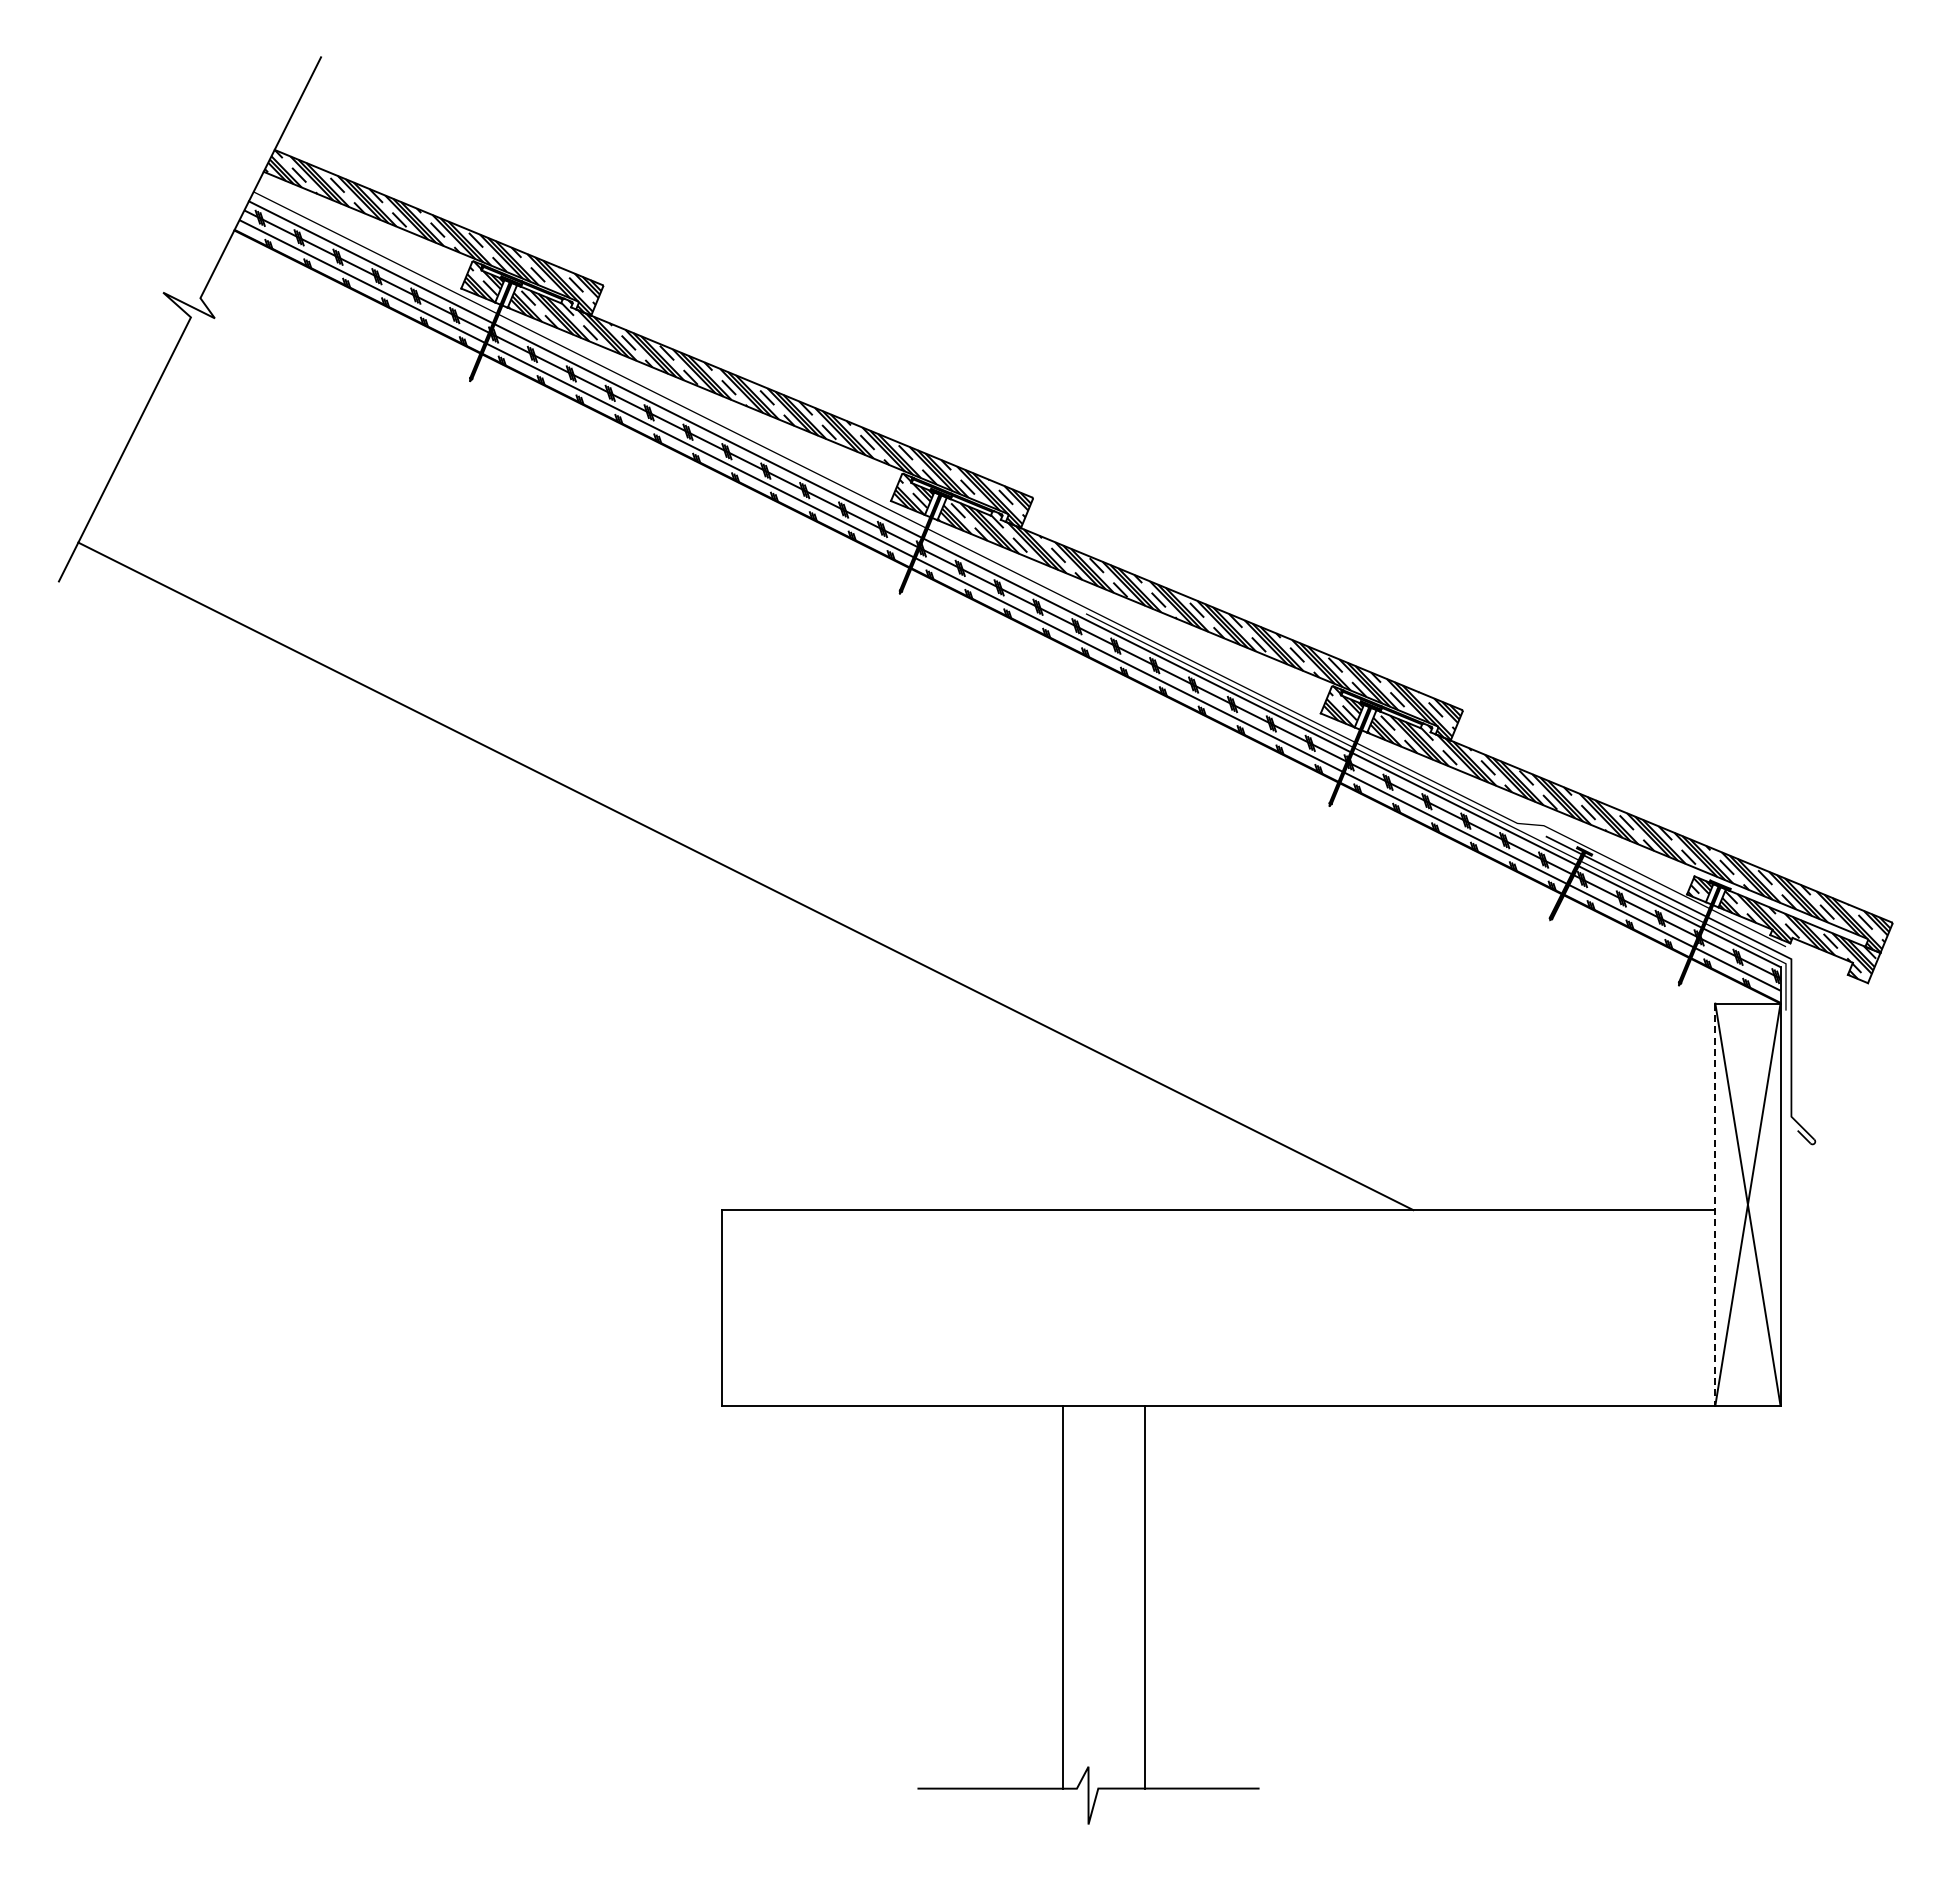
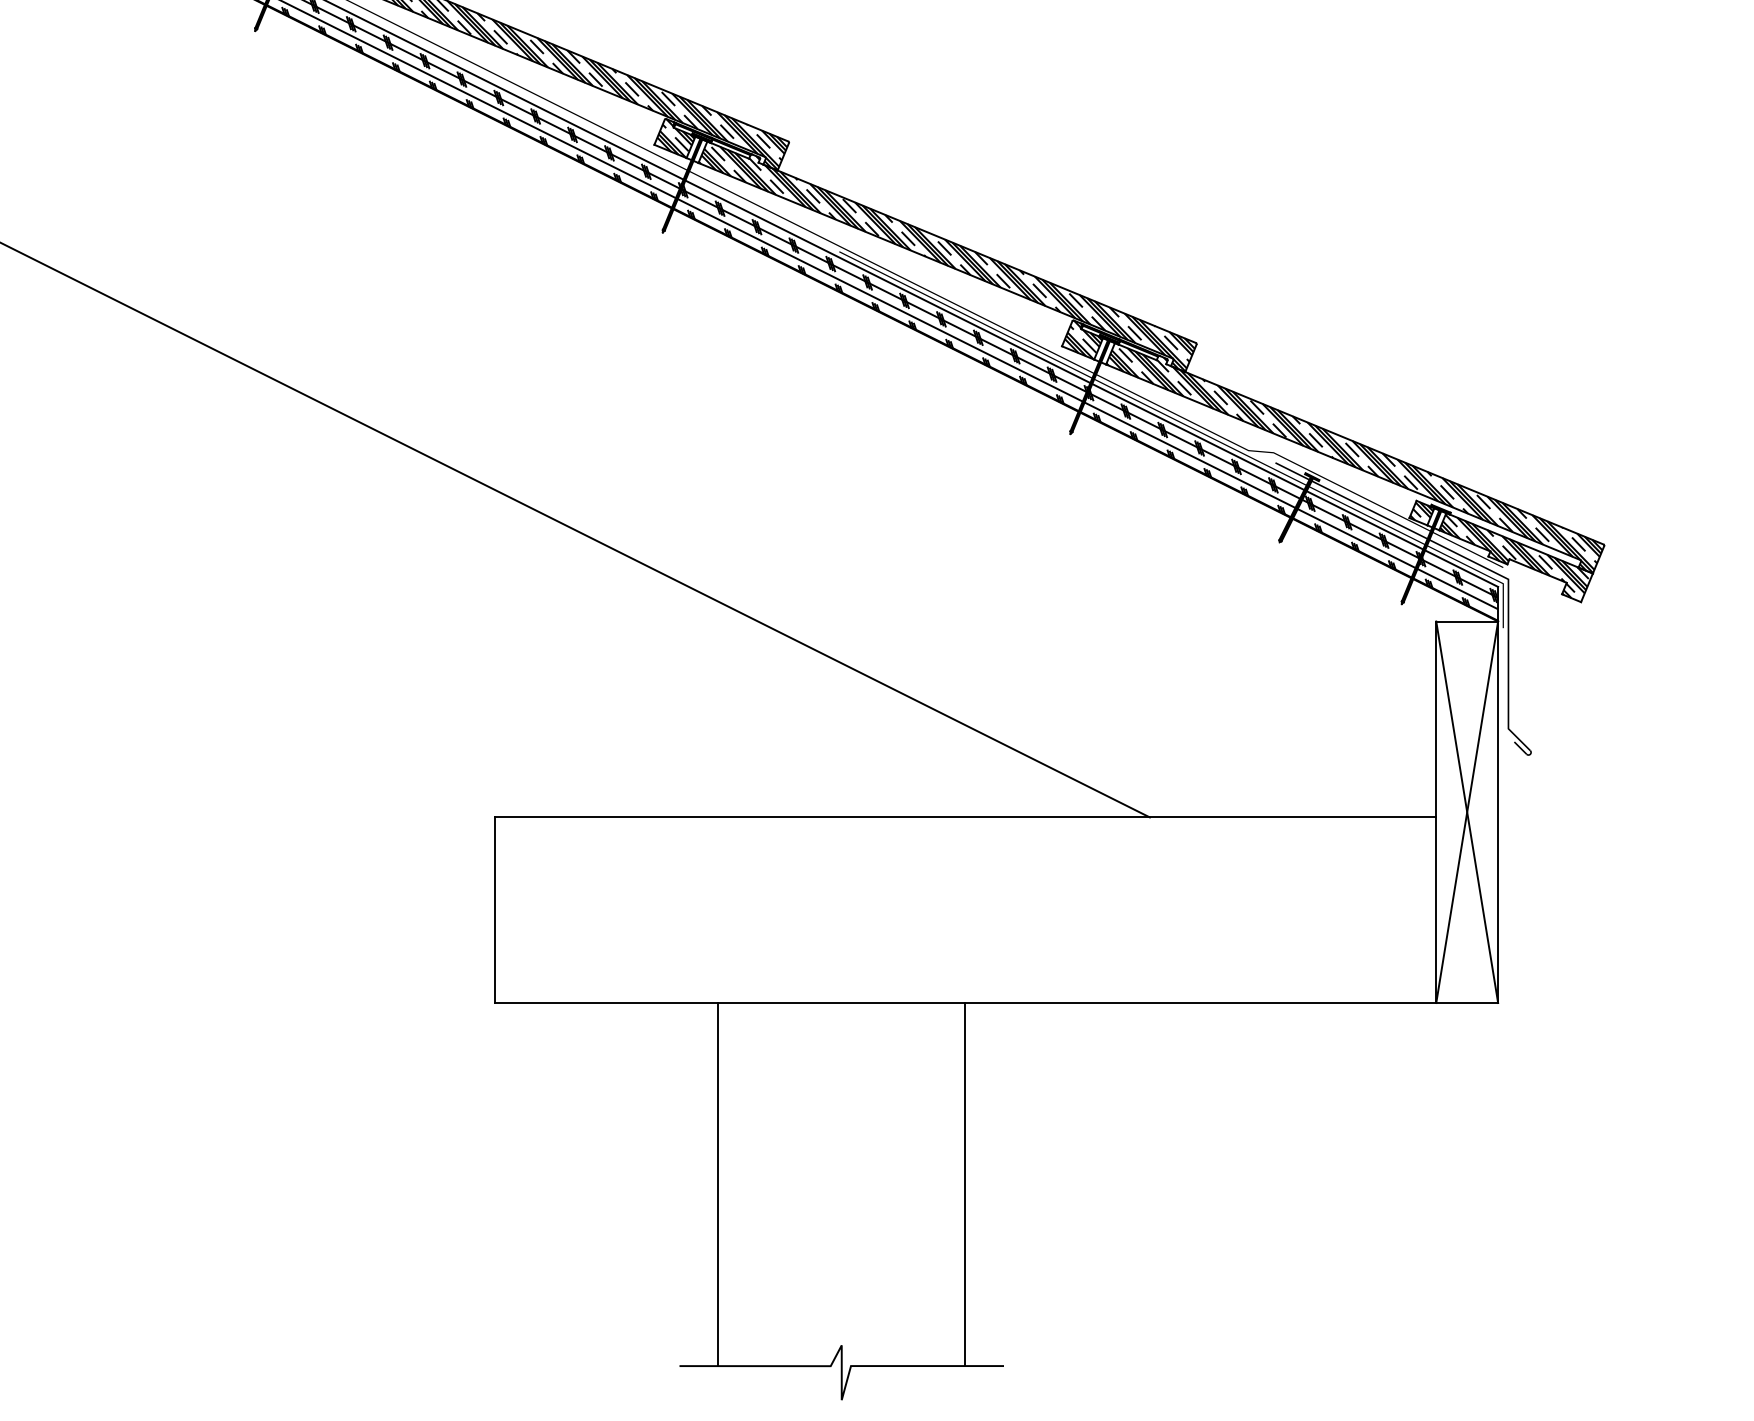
line: (1715, 1205) -> (1436, 813), dashed -> solid
line: (1063, 1596) -> (718, 1183), moved
line: (1144, 1596) -> (965, 1183), moved

